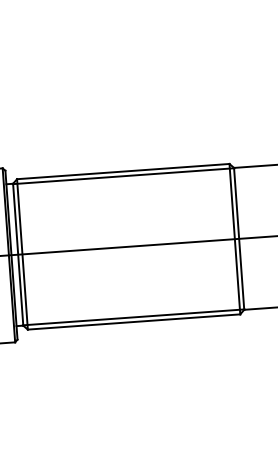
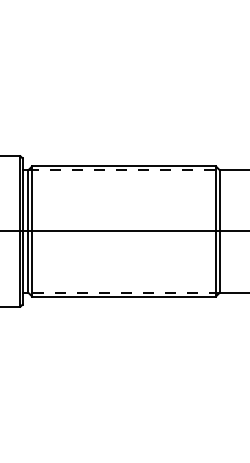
line: (124, 176) -> (124, 170), solid -> dashed
line: (134, 317) -> (124, 292), solid -> dashed

